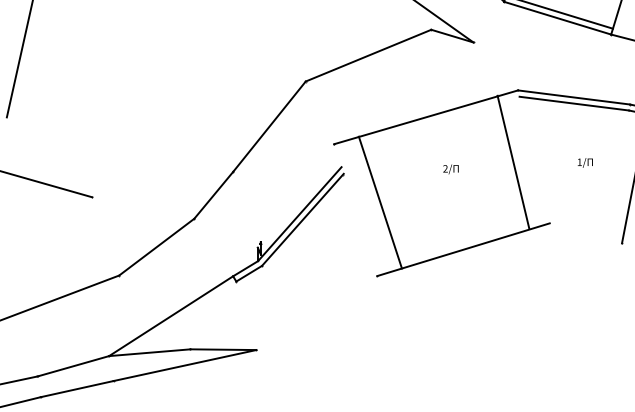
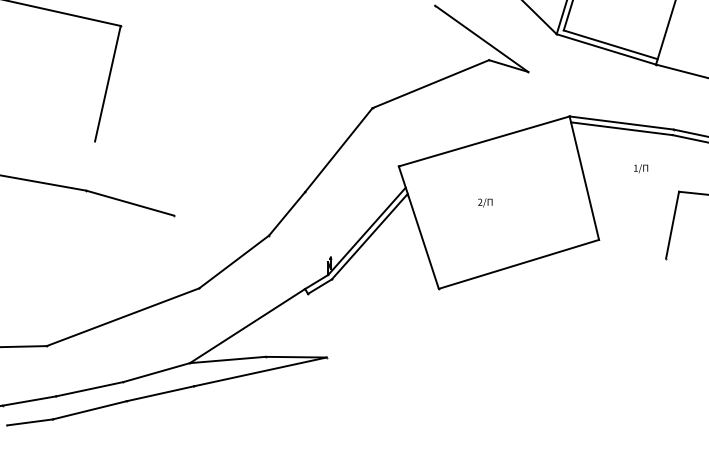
line: (513, 161) -> (584, 177), moved
text: (585, 162) -> (641, 168), moved
text: (451, 169) -> (485, 202), moved
line: (380, 202) -> (418, 227), moved

